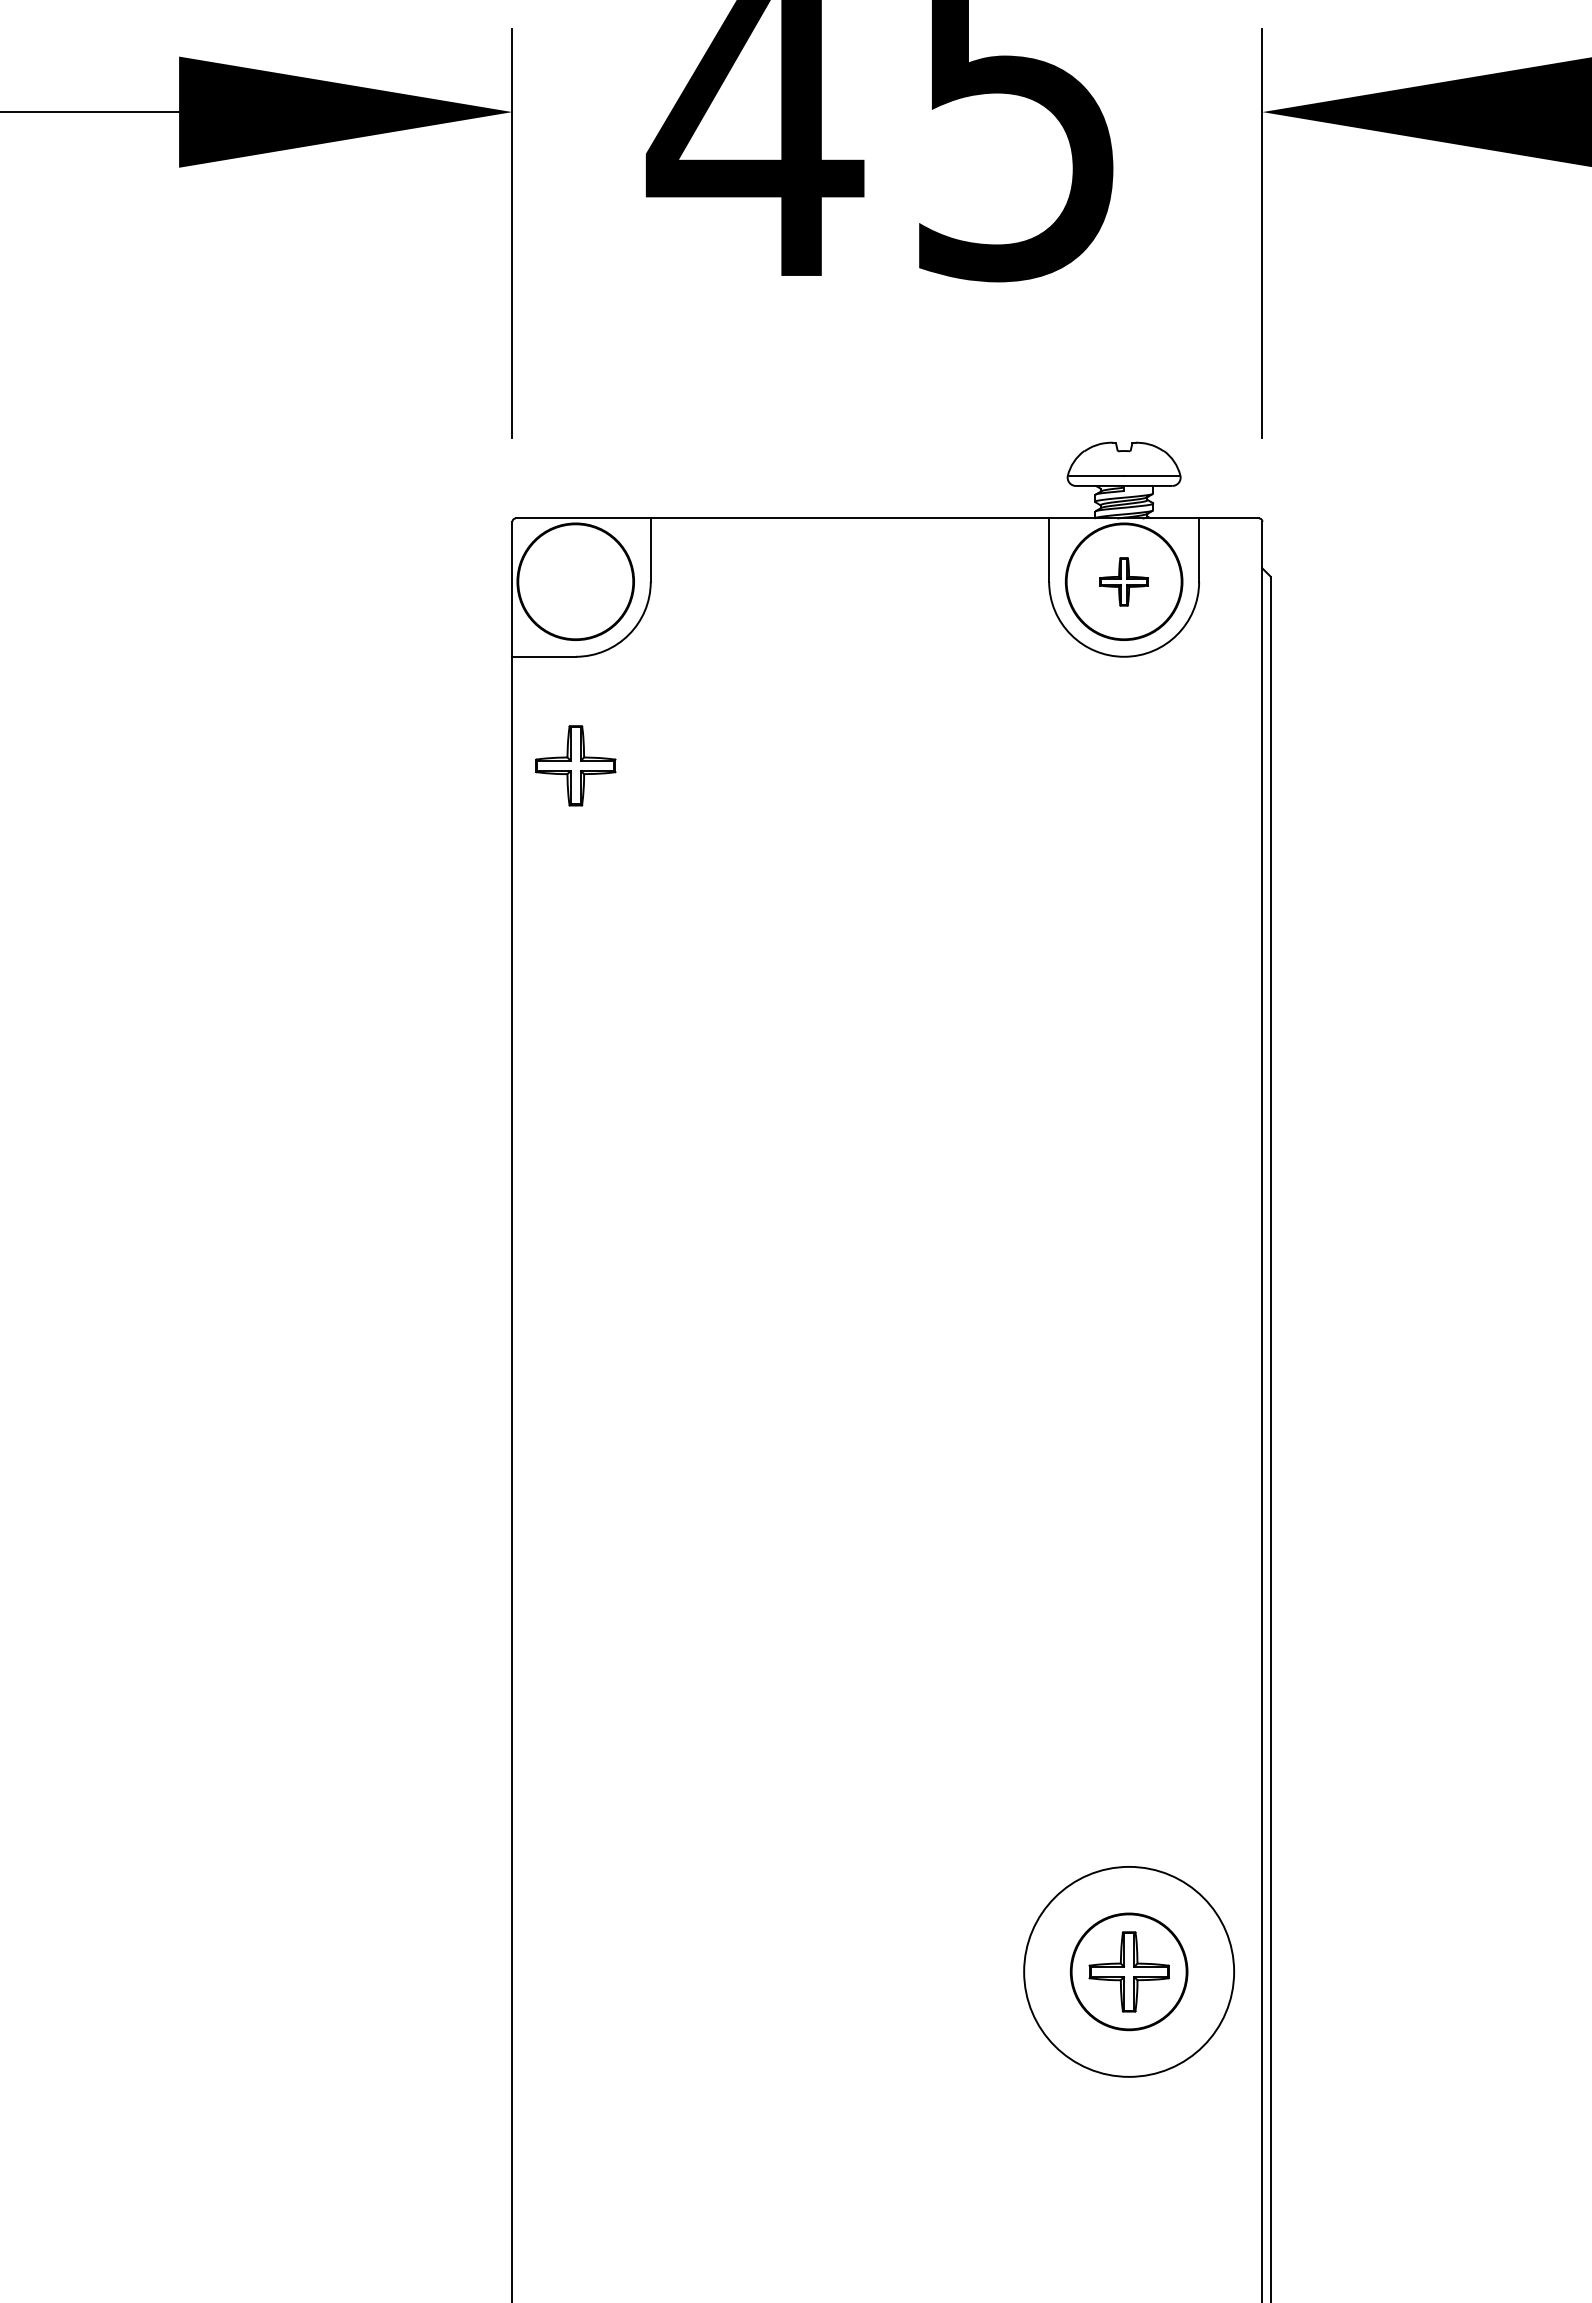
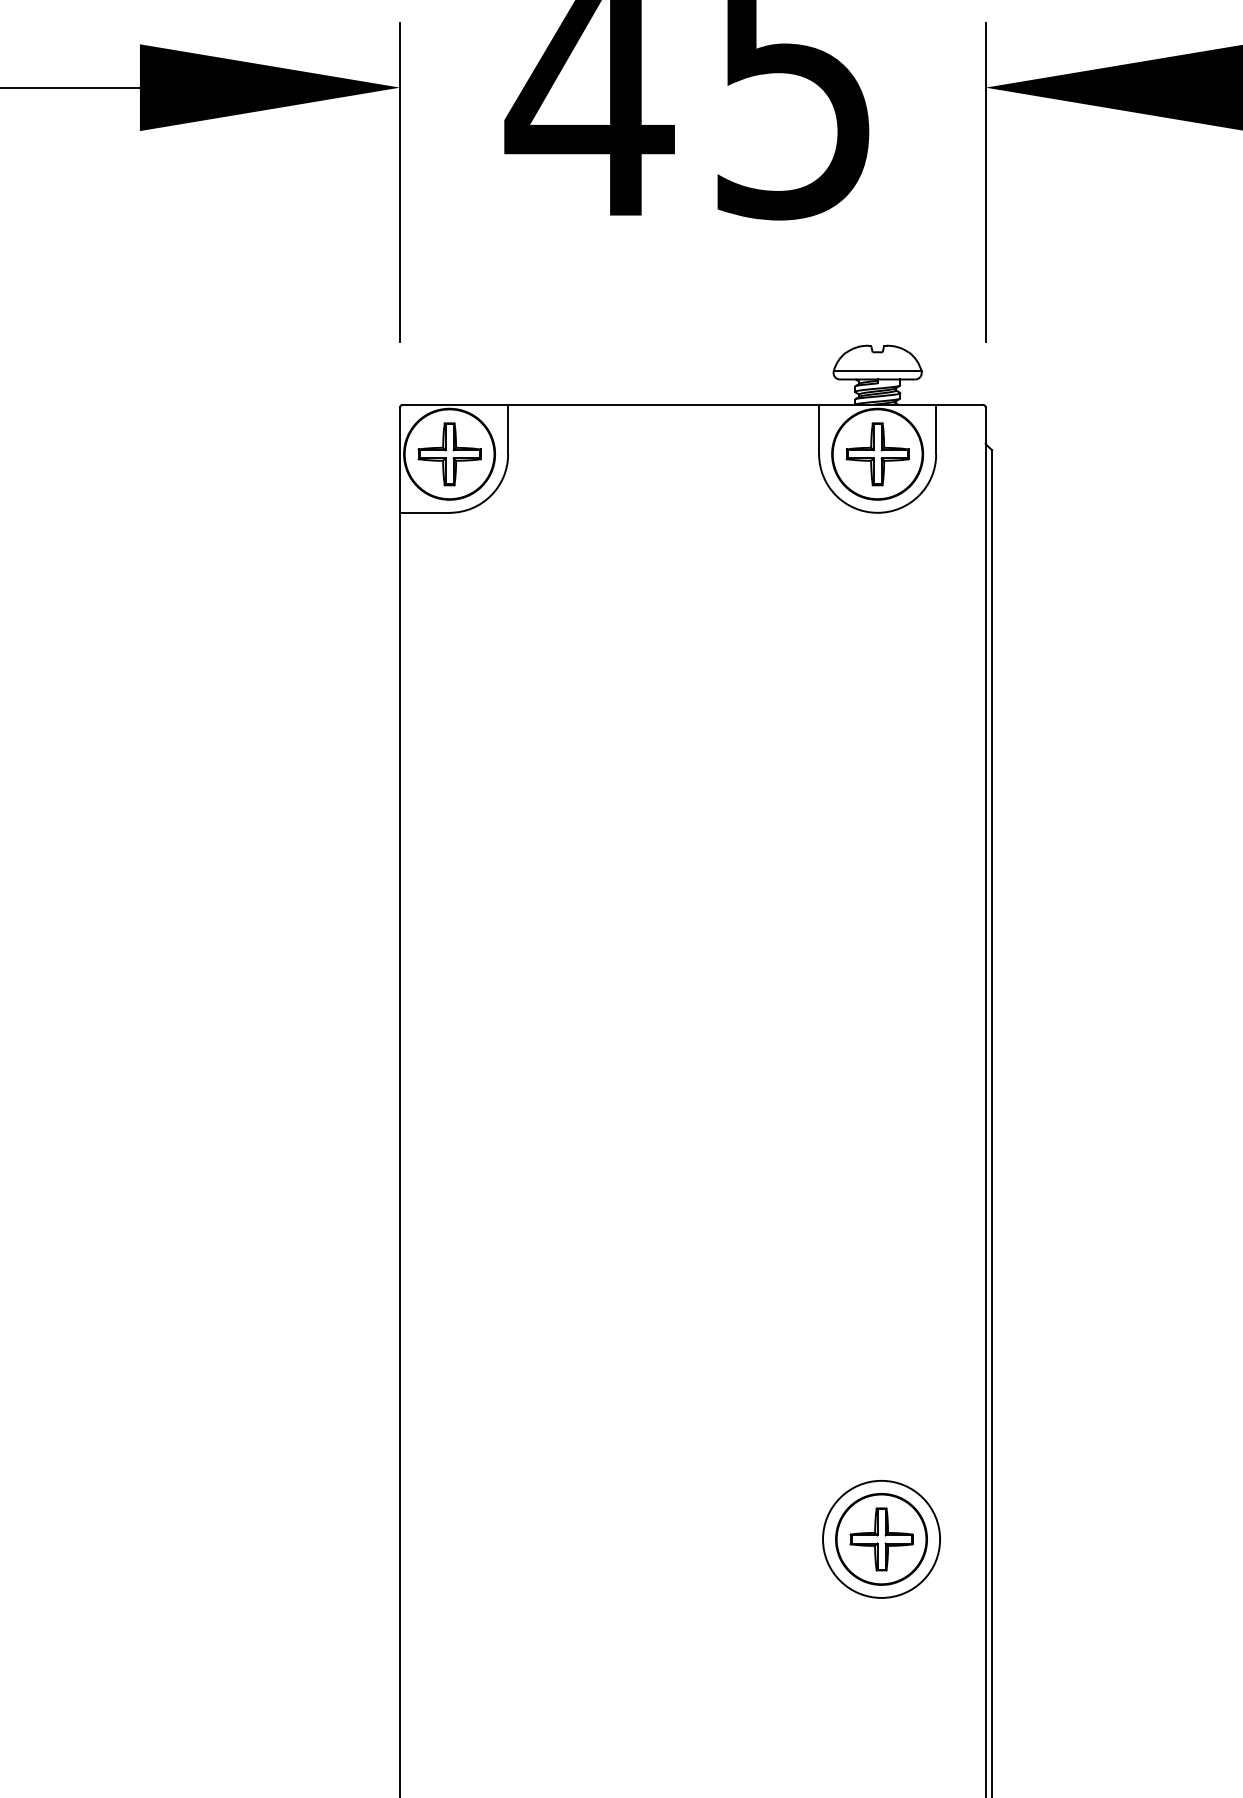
part: (1123, 581) -> (877, 454), size x1.67
part: (575, 765) -> (449, 454), moved
circle: (1129, 1971) -> (881, 1539), size x0.71

